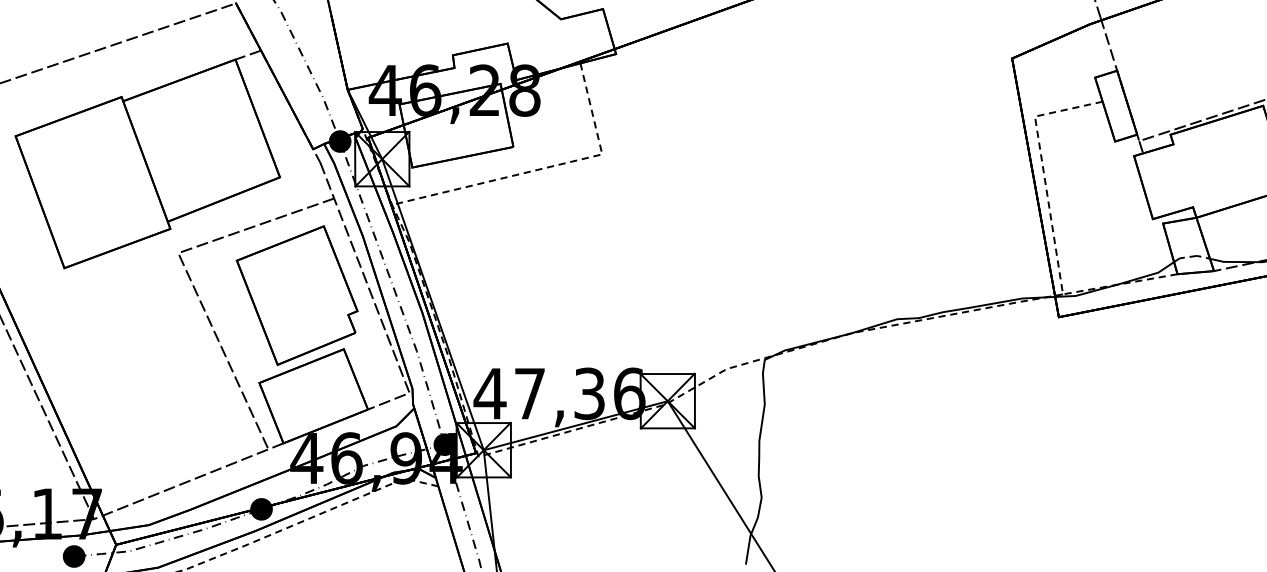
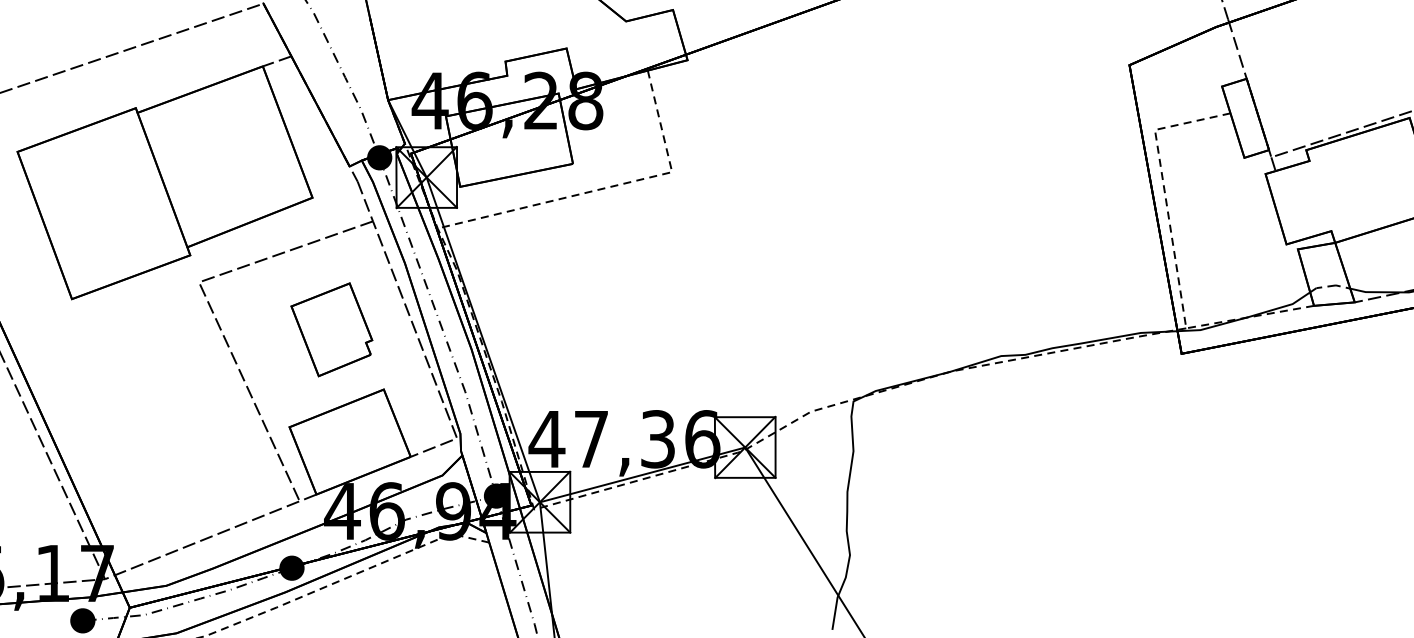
part: (296, 295) -> (331, 329), size x0.6

